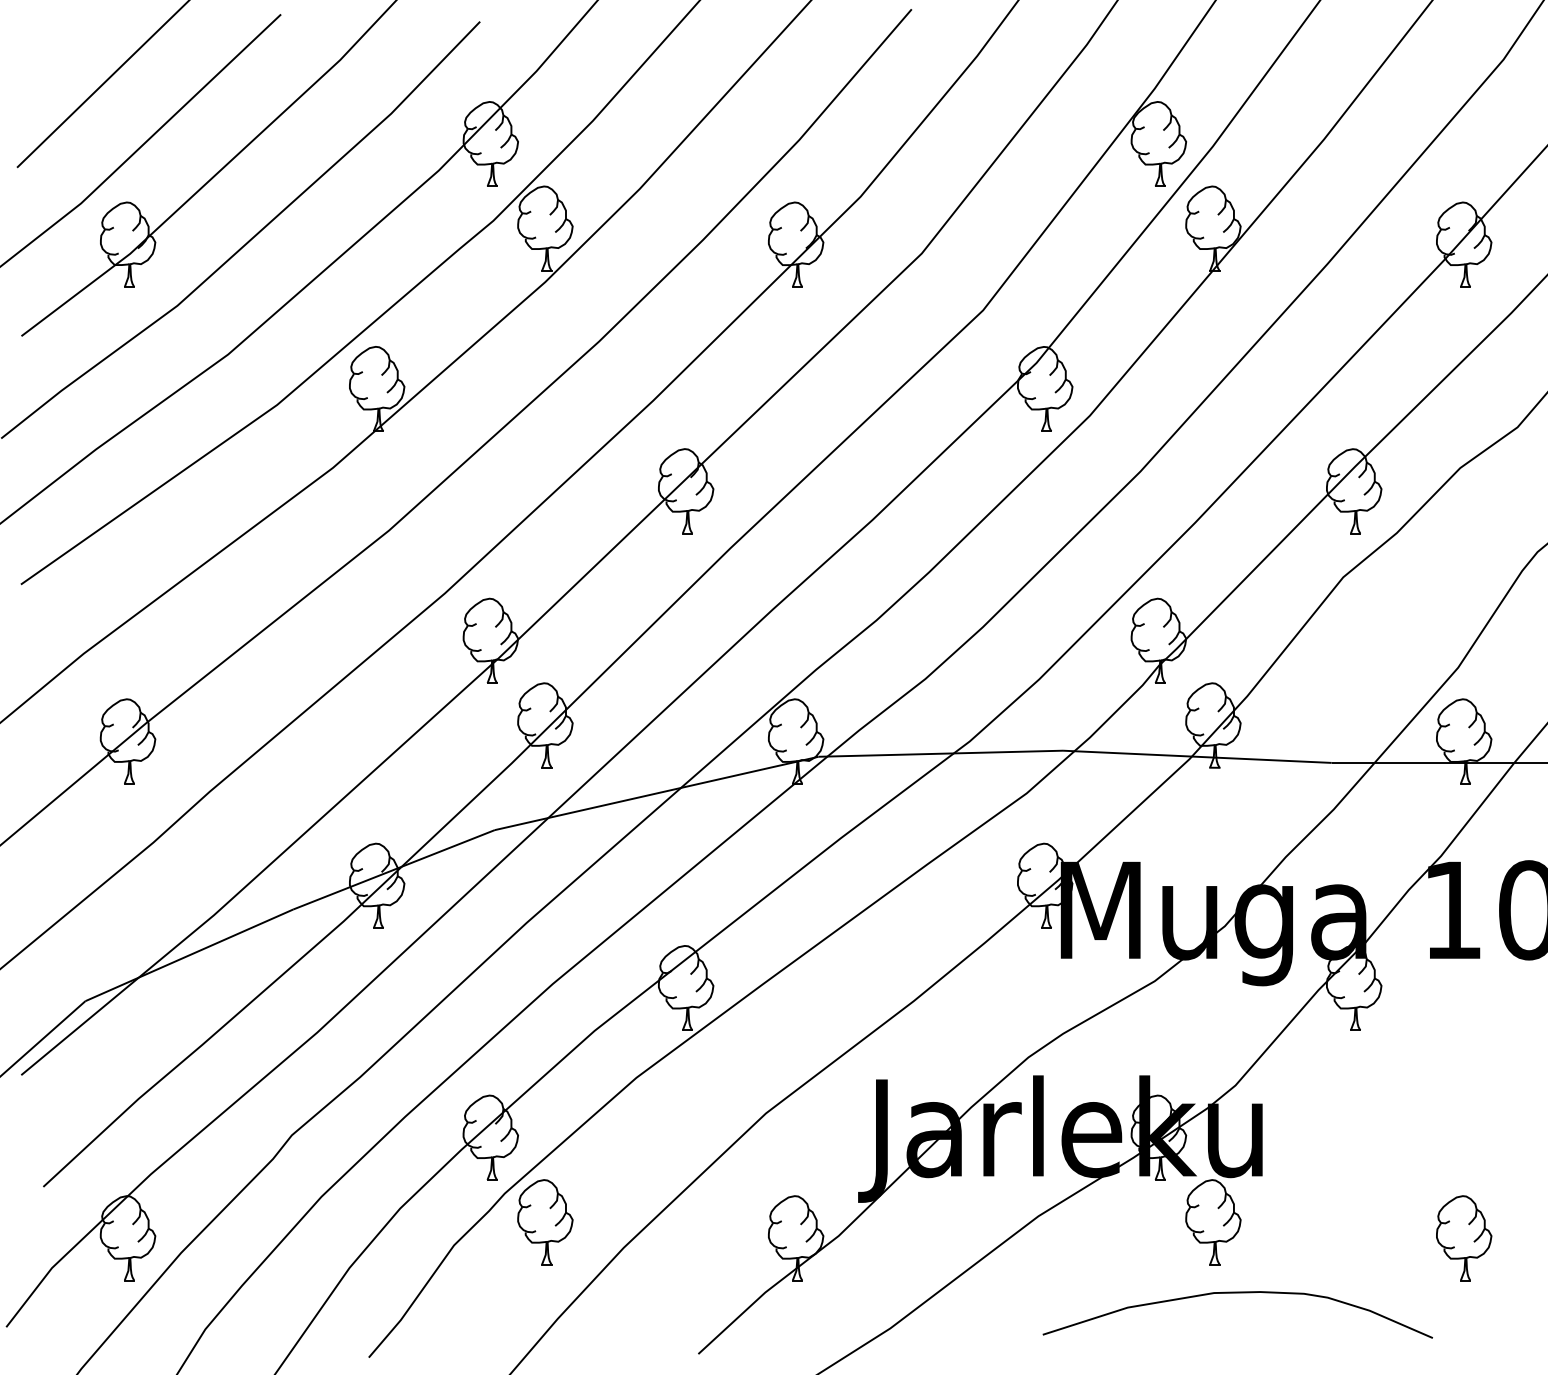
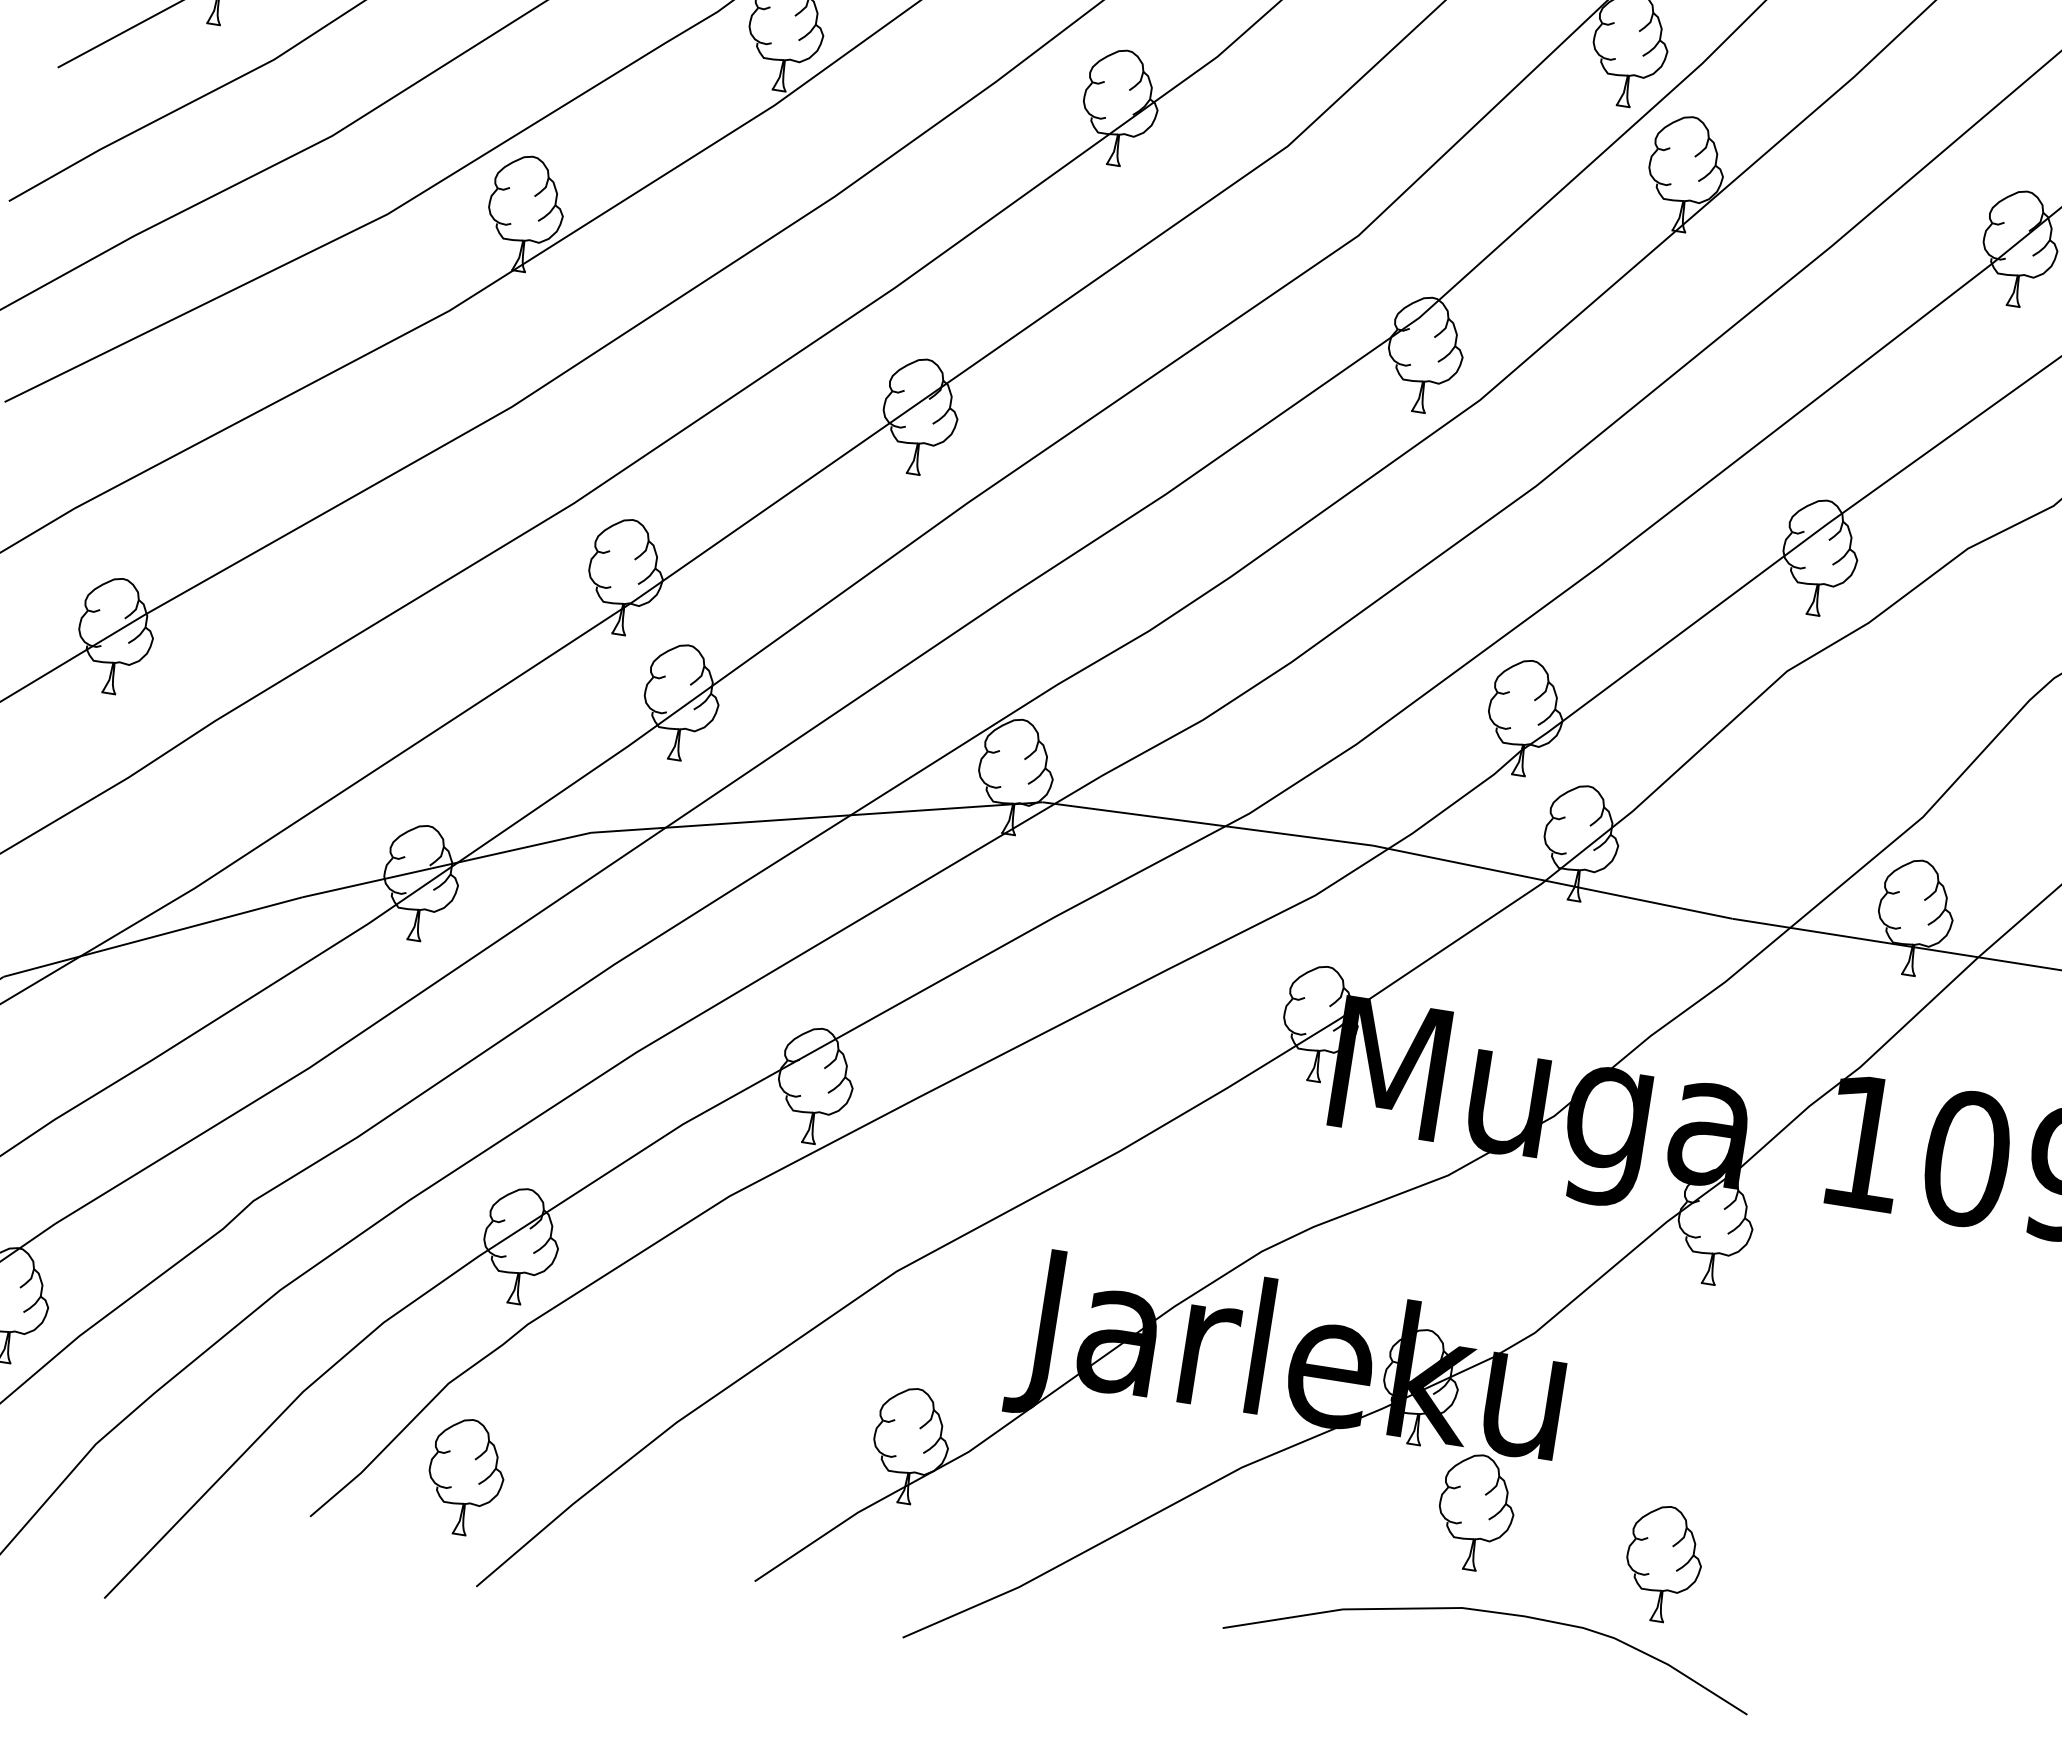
part: (545, 1222) -> (466, 1477), moved
part: (1464, 1238) -> (1664, 1564), moved

